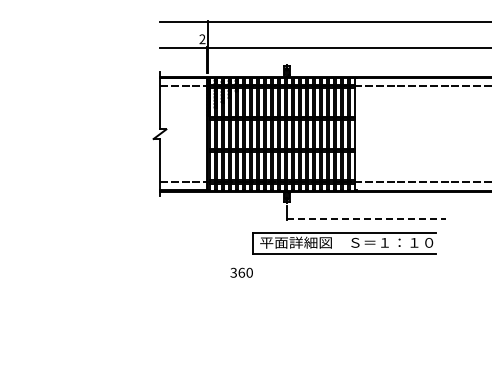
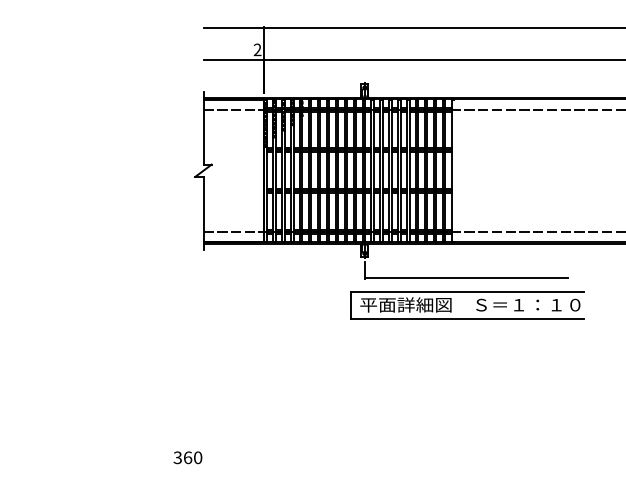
line: (366, 218) -> (466, 277), dashed -> solid
part: (351, 240) -> (476, 302), moved
text: (241, 272) -> (187, 457), moved

